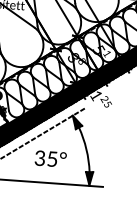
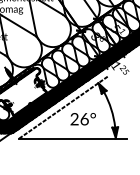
text: (46, 159) -> (79, 119), 35° -> 26°

